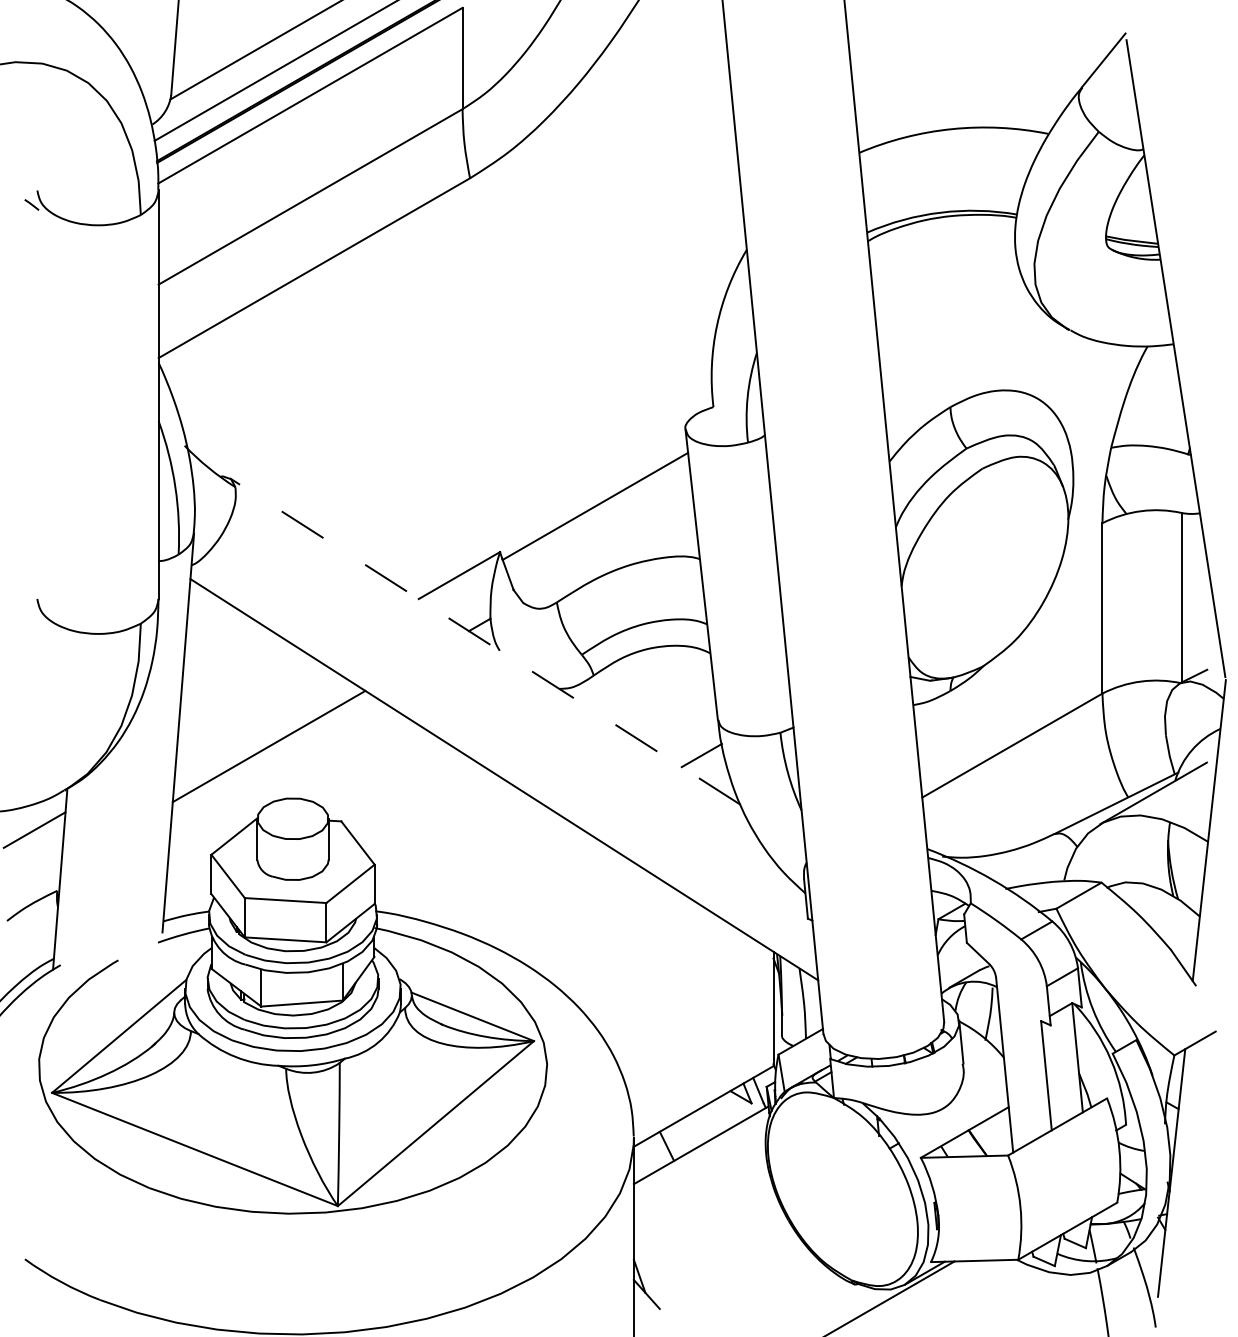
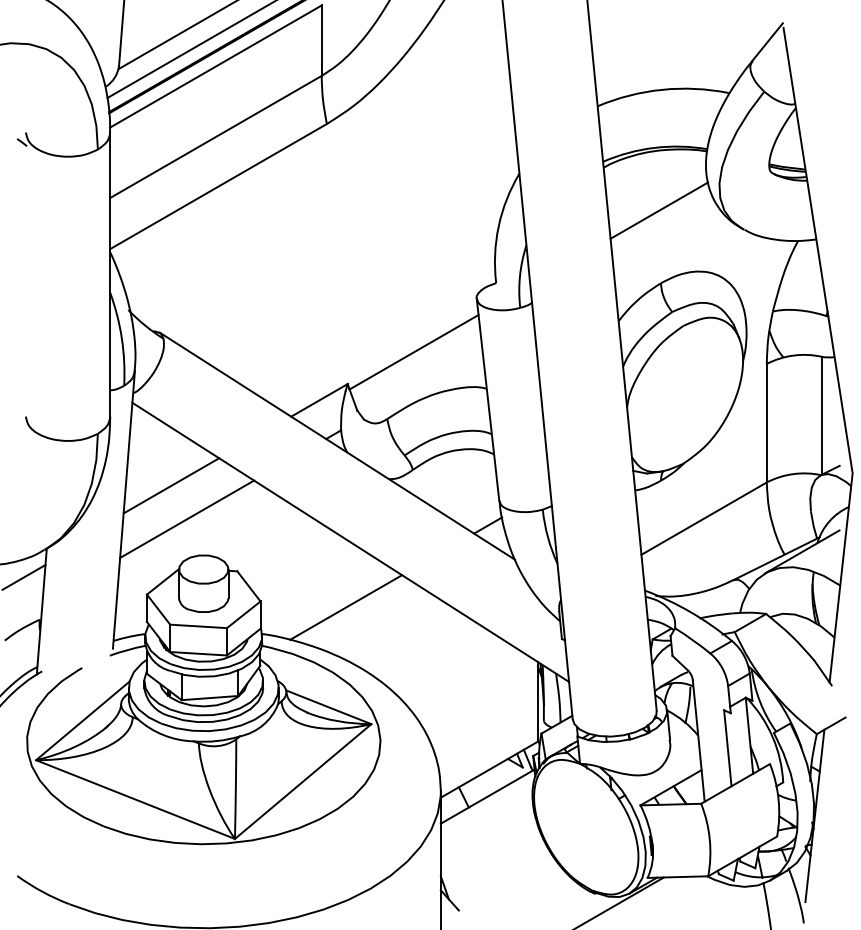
line: (948, 302) -> (659, 210), added
line: (485, 641) -> (337, 446), dashed -> solid
line: (246, 697) -> (171, 485), added
line: (498, 873) -> (346, 607), added

